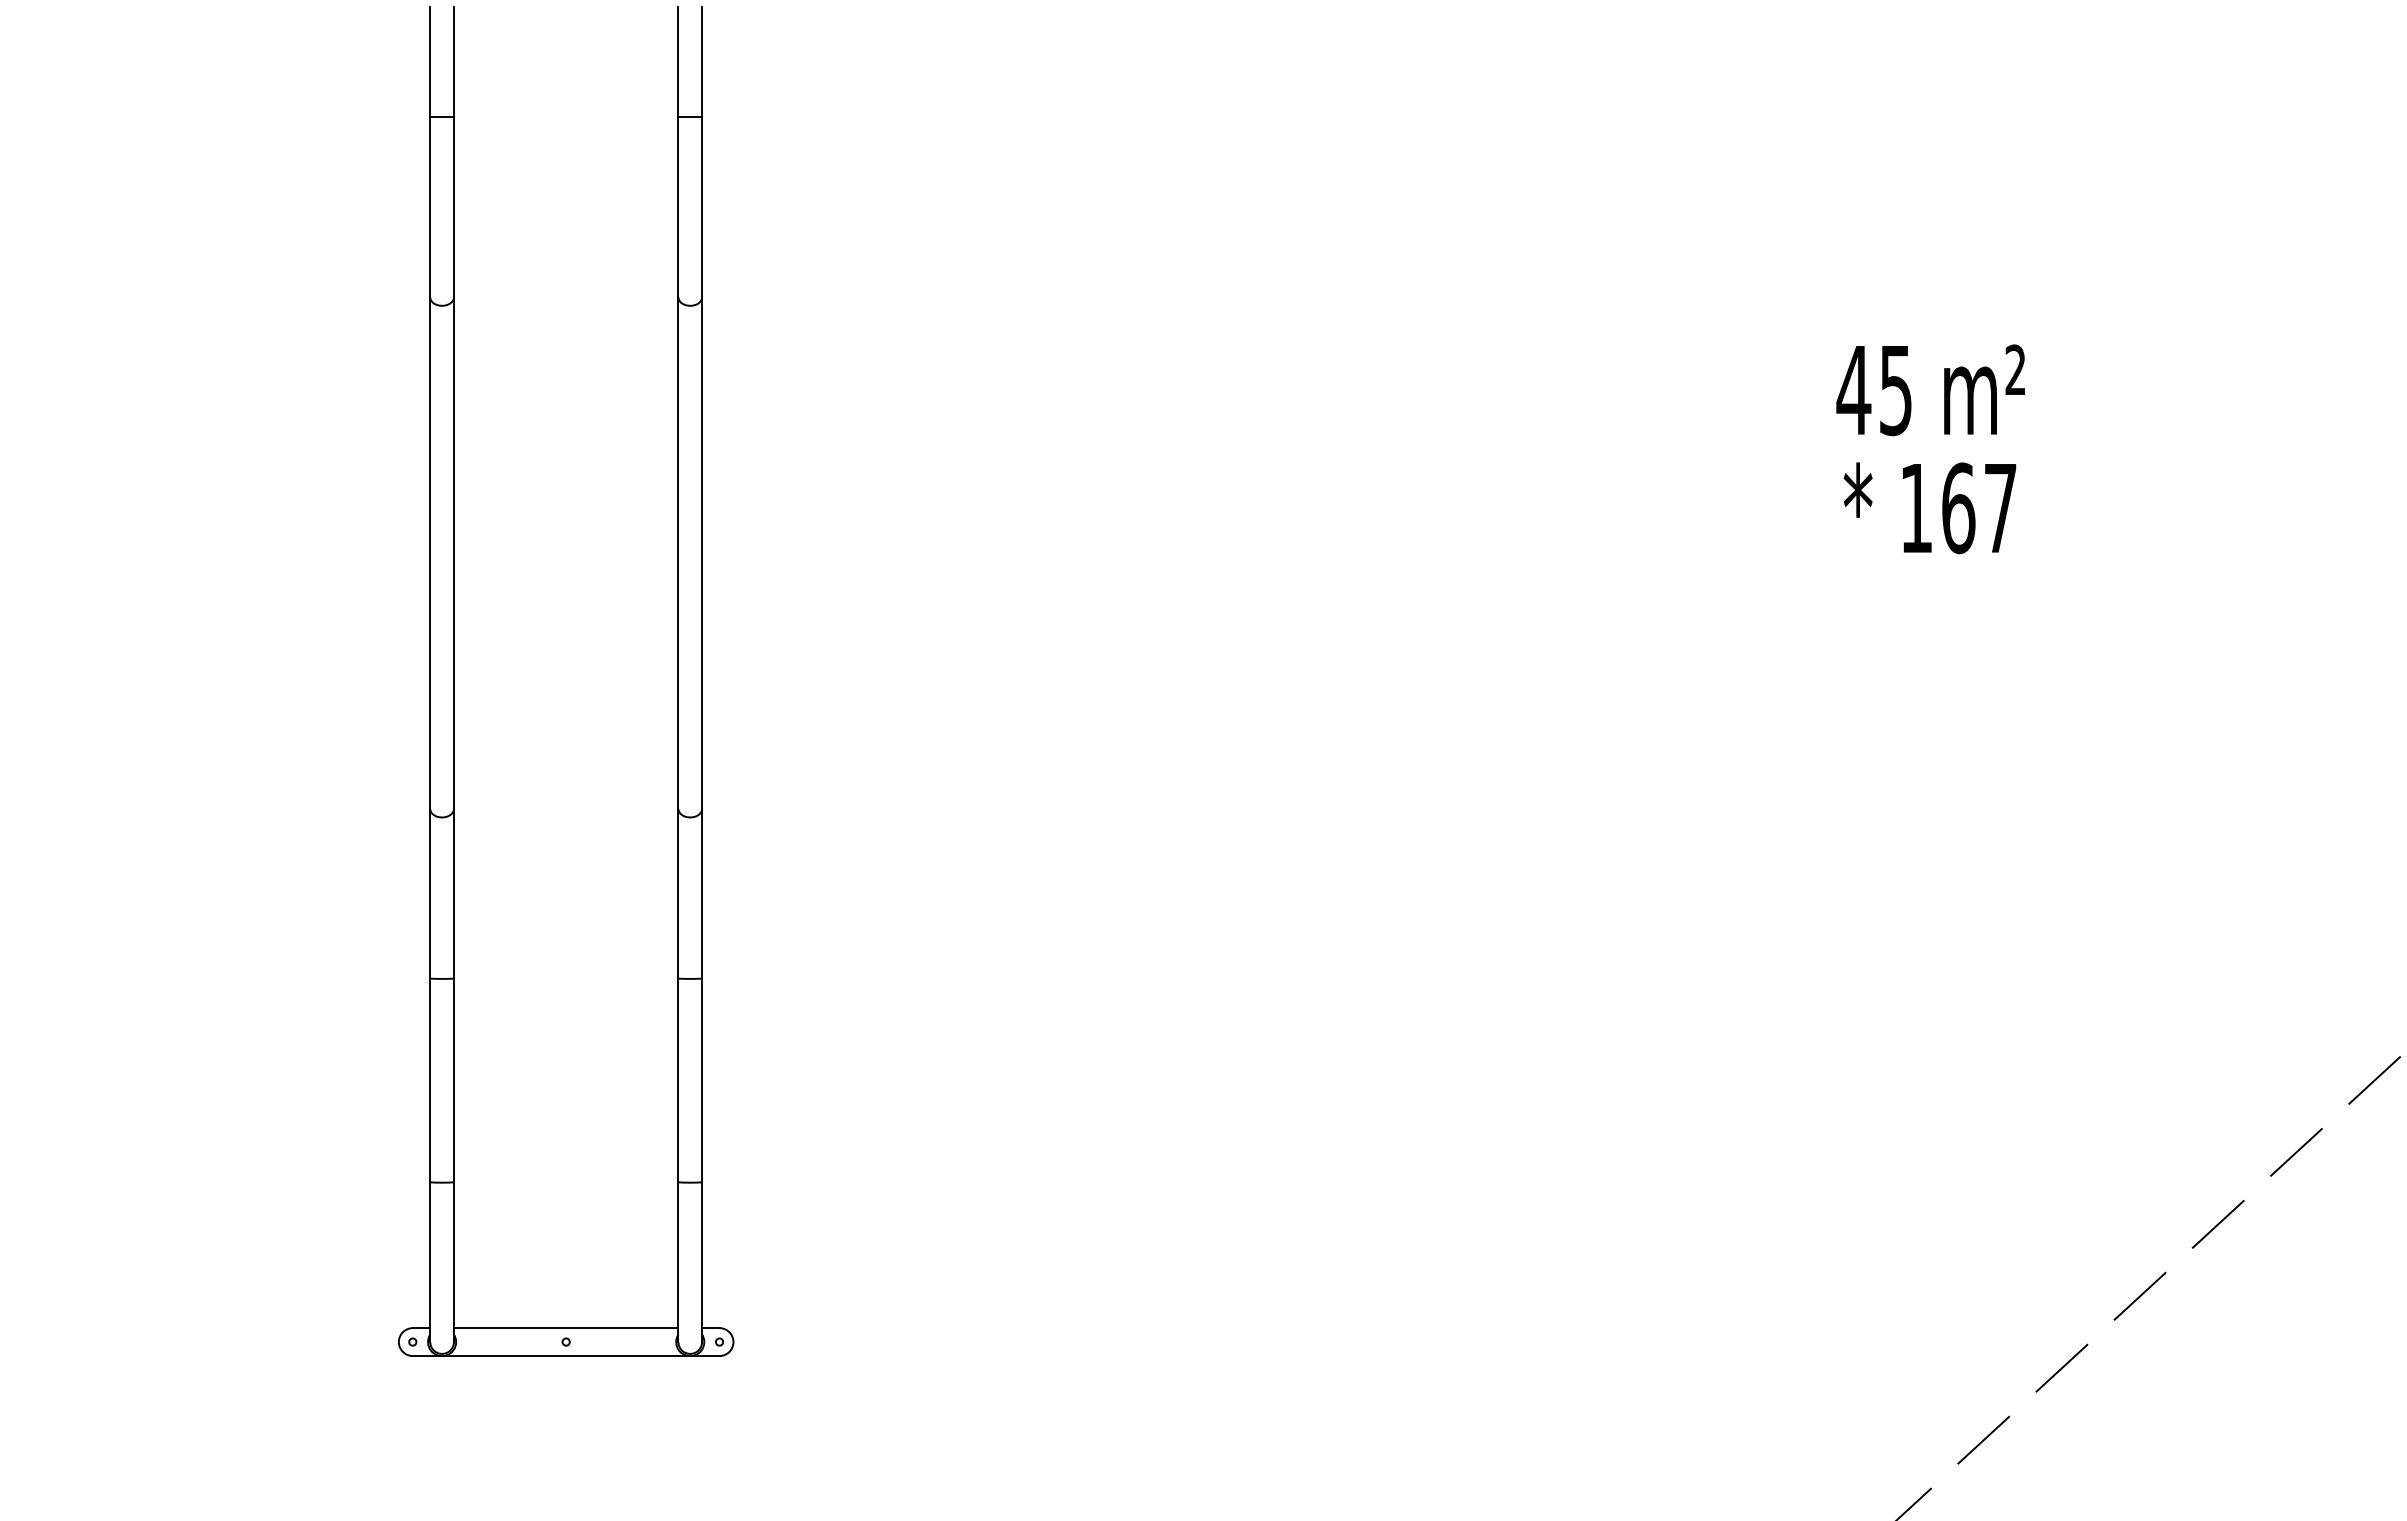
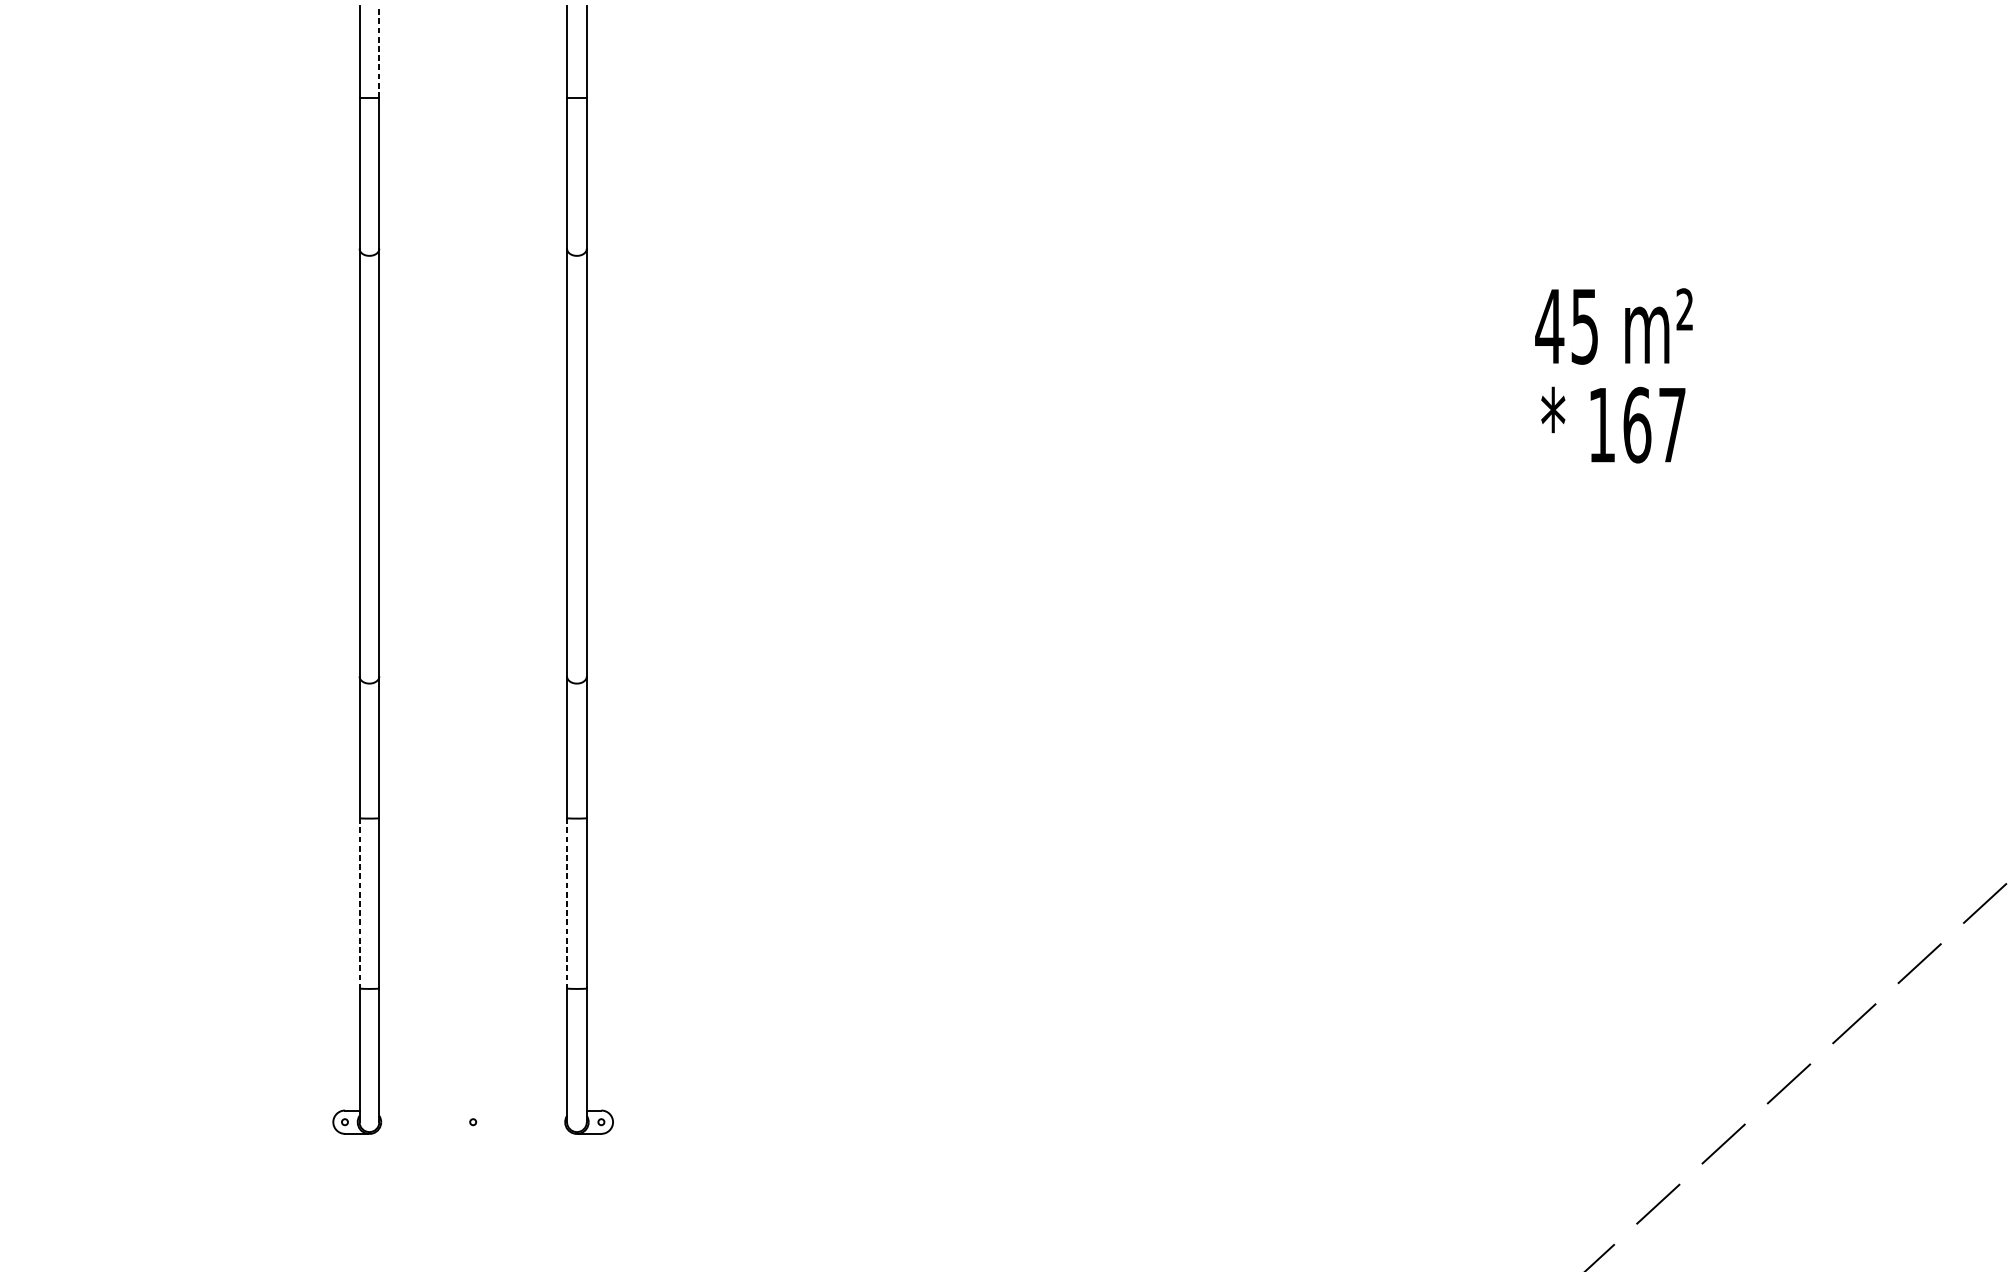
line: (453, 61) -> (379, 51), solid -> dashed
line: (430, 1080) -> (359, 903), solid -> dashed
line: (678, 1080) -> (567, 903), solid -> dashed
line: (565, 1328) -> (472, 1110), removed
line: (565, 1356) -> (472, 1134), removed

